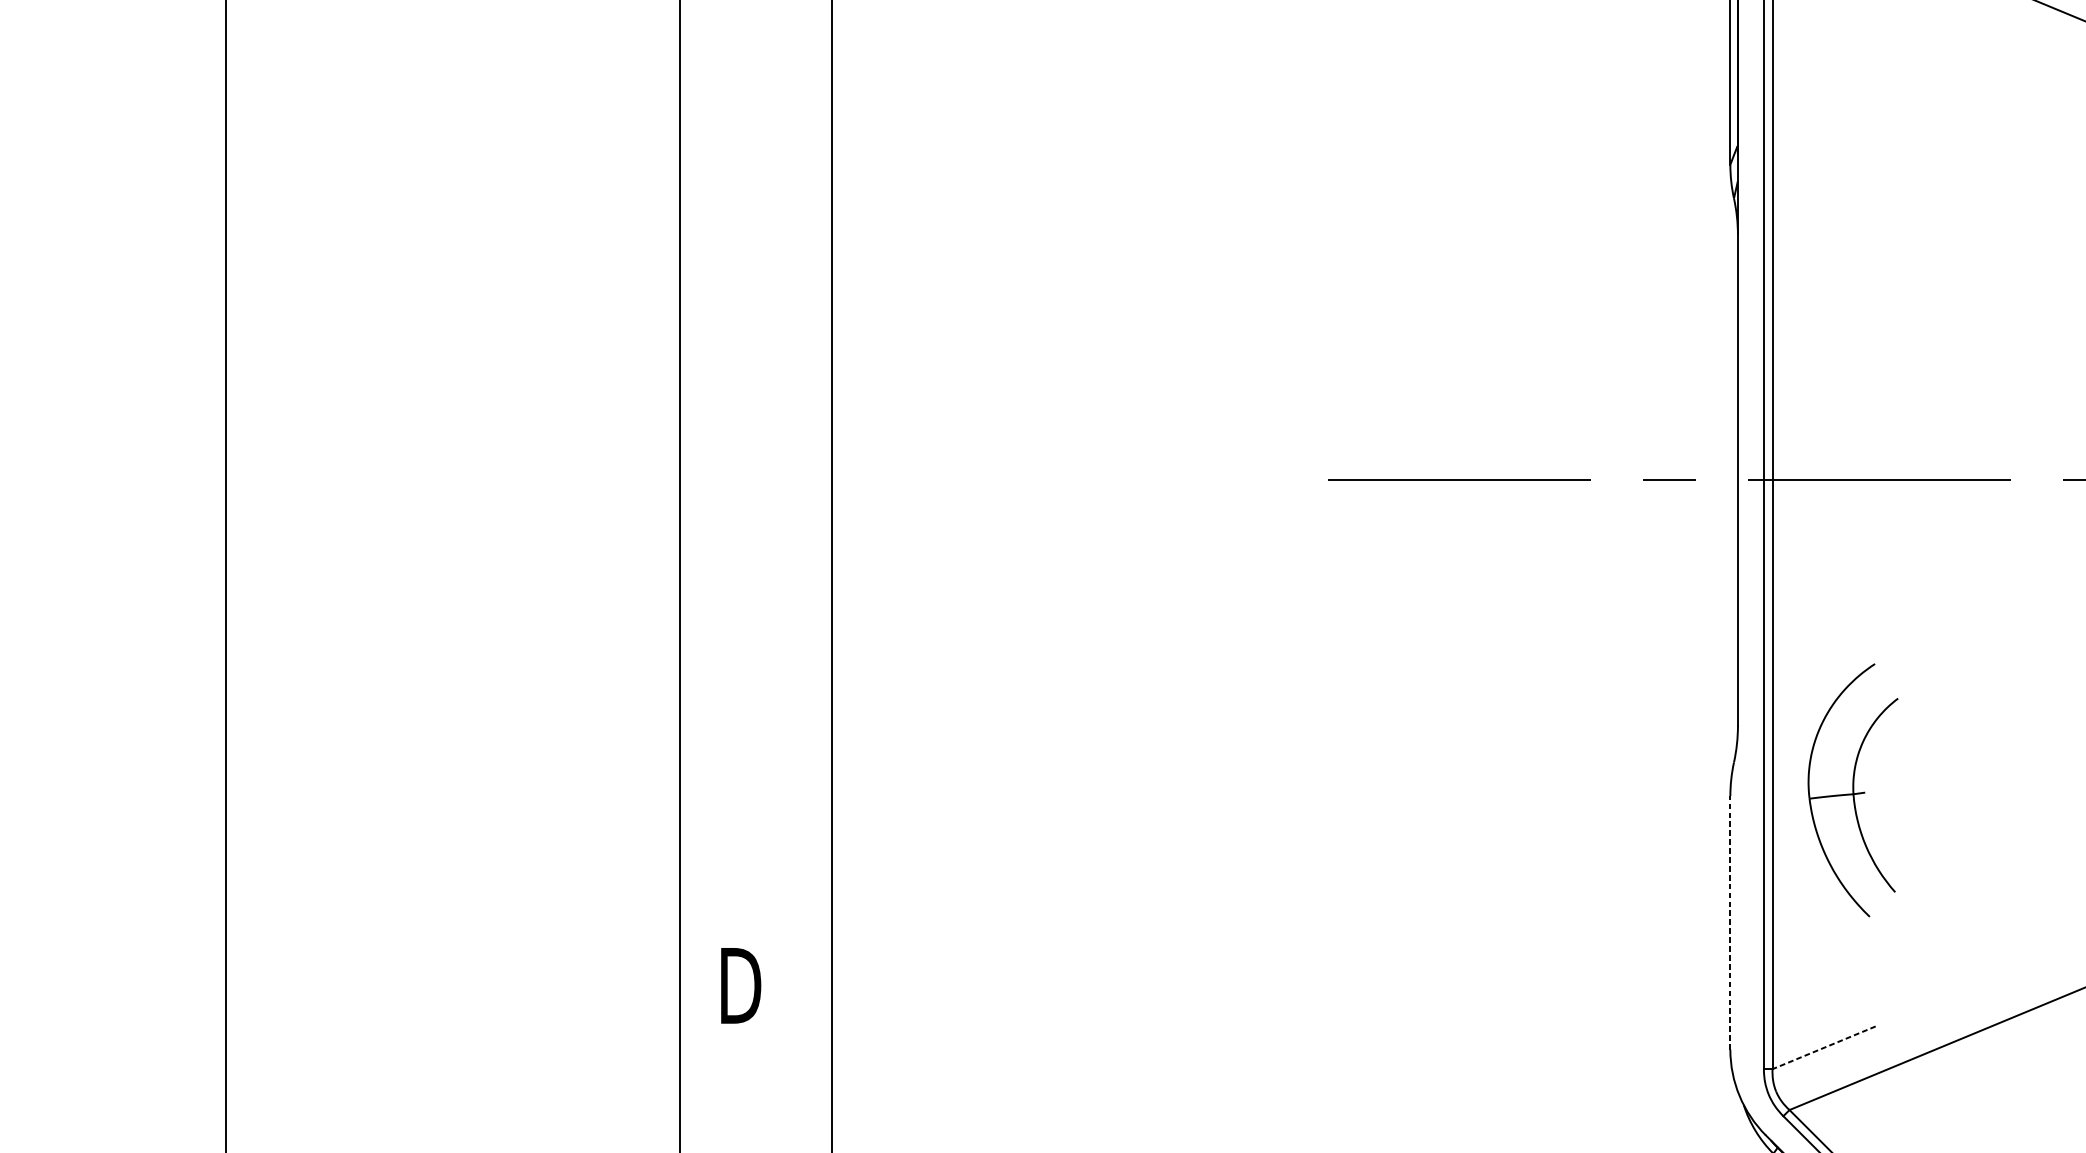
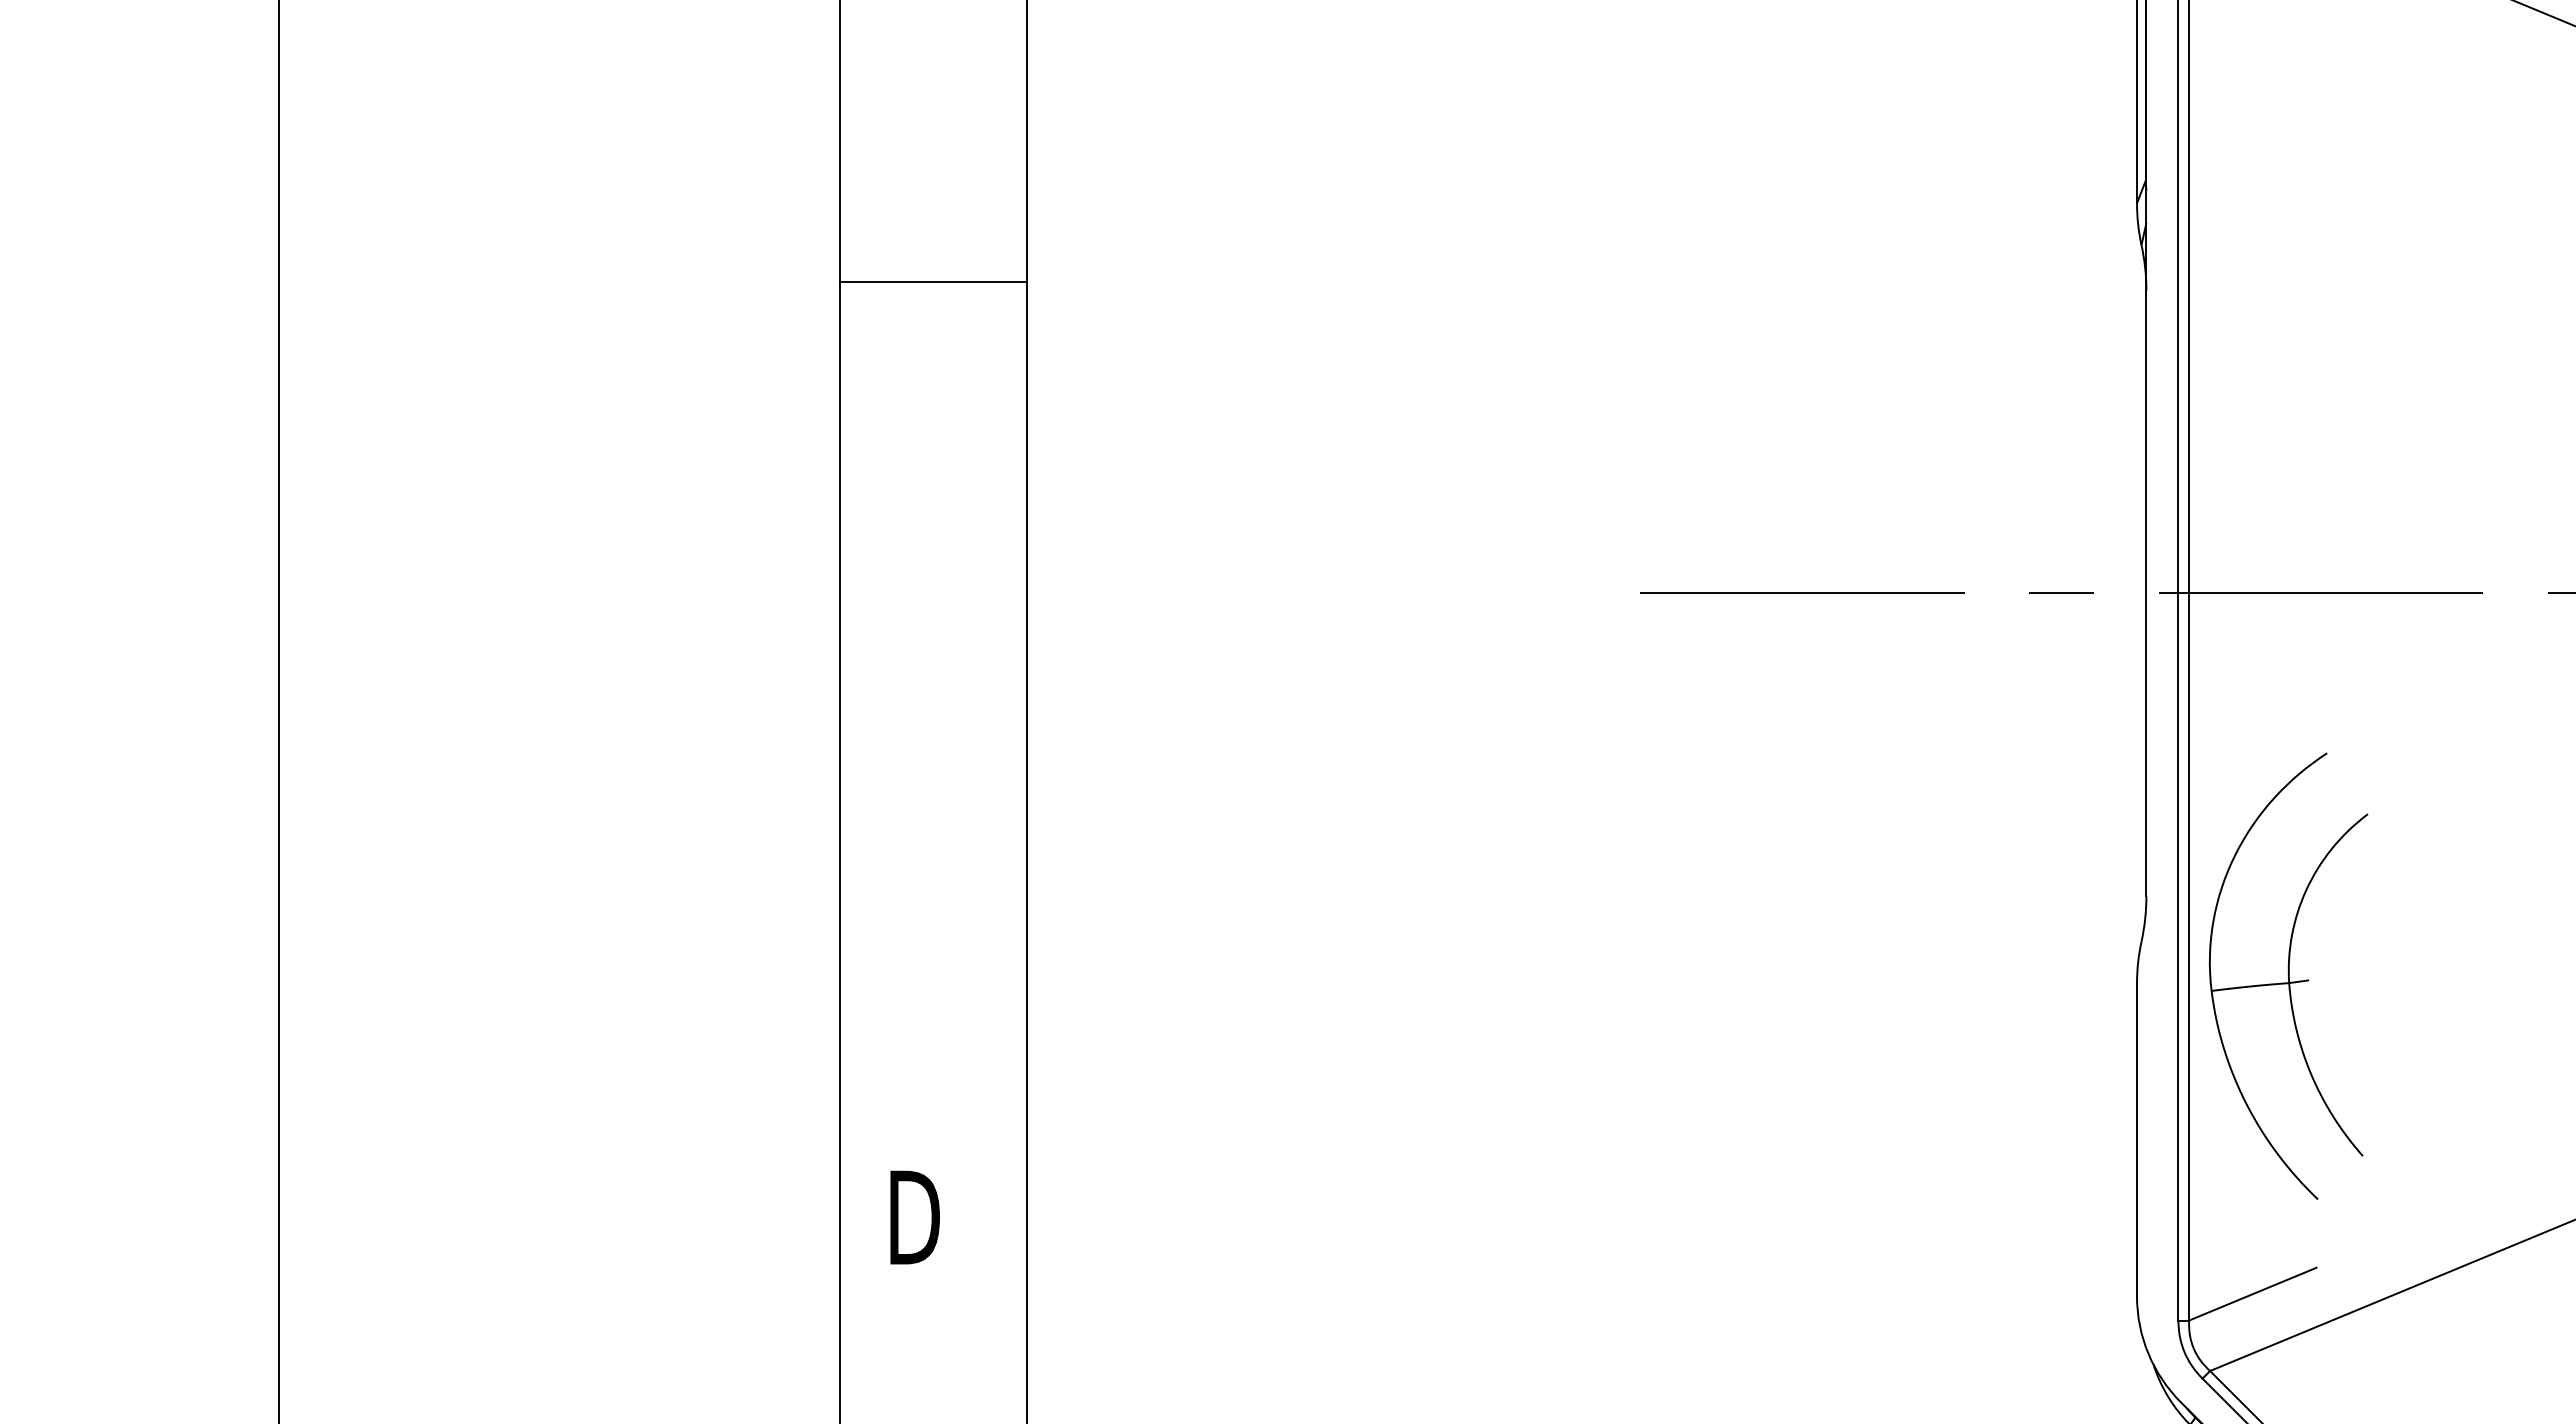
line: (755, 227) -> (933, 281), added
part: (1853, 789) -> (2288, 975), size x1.43
line: (1730, 922) -> (2137, 1139), dashed -> solid
line: (1823, 1048) -> (2252, 1294), dashed -> solid

